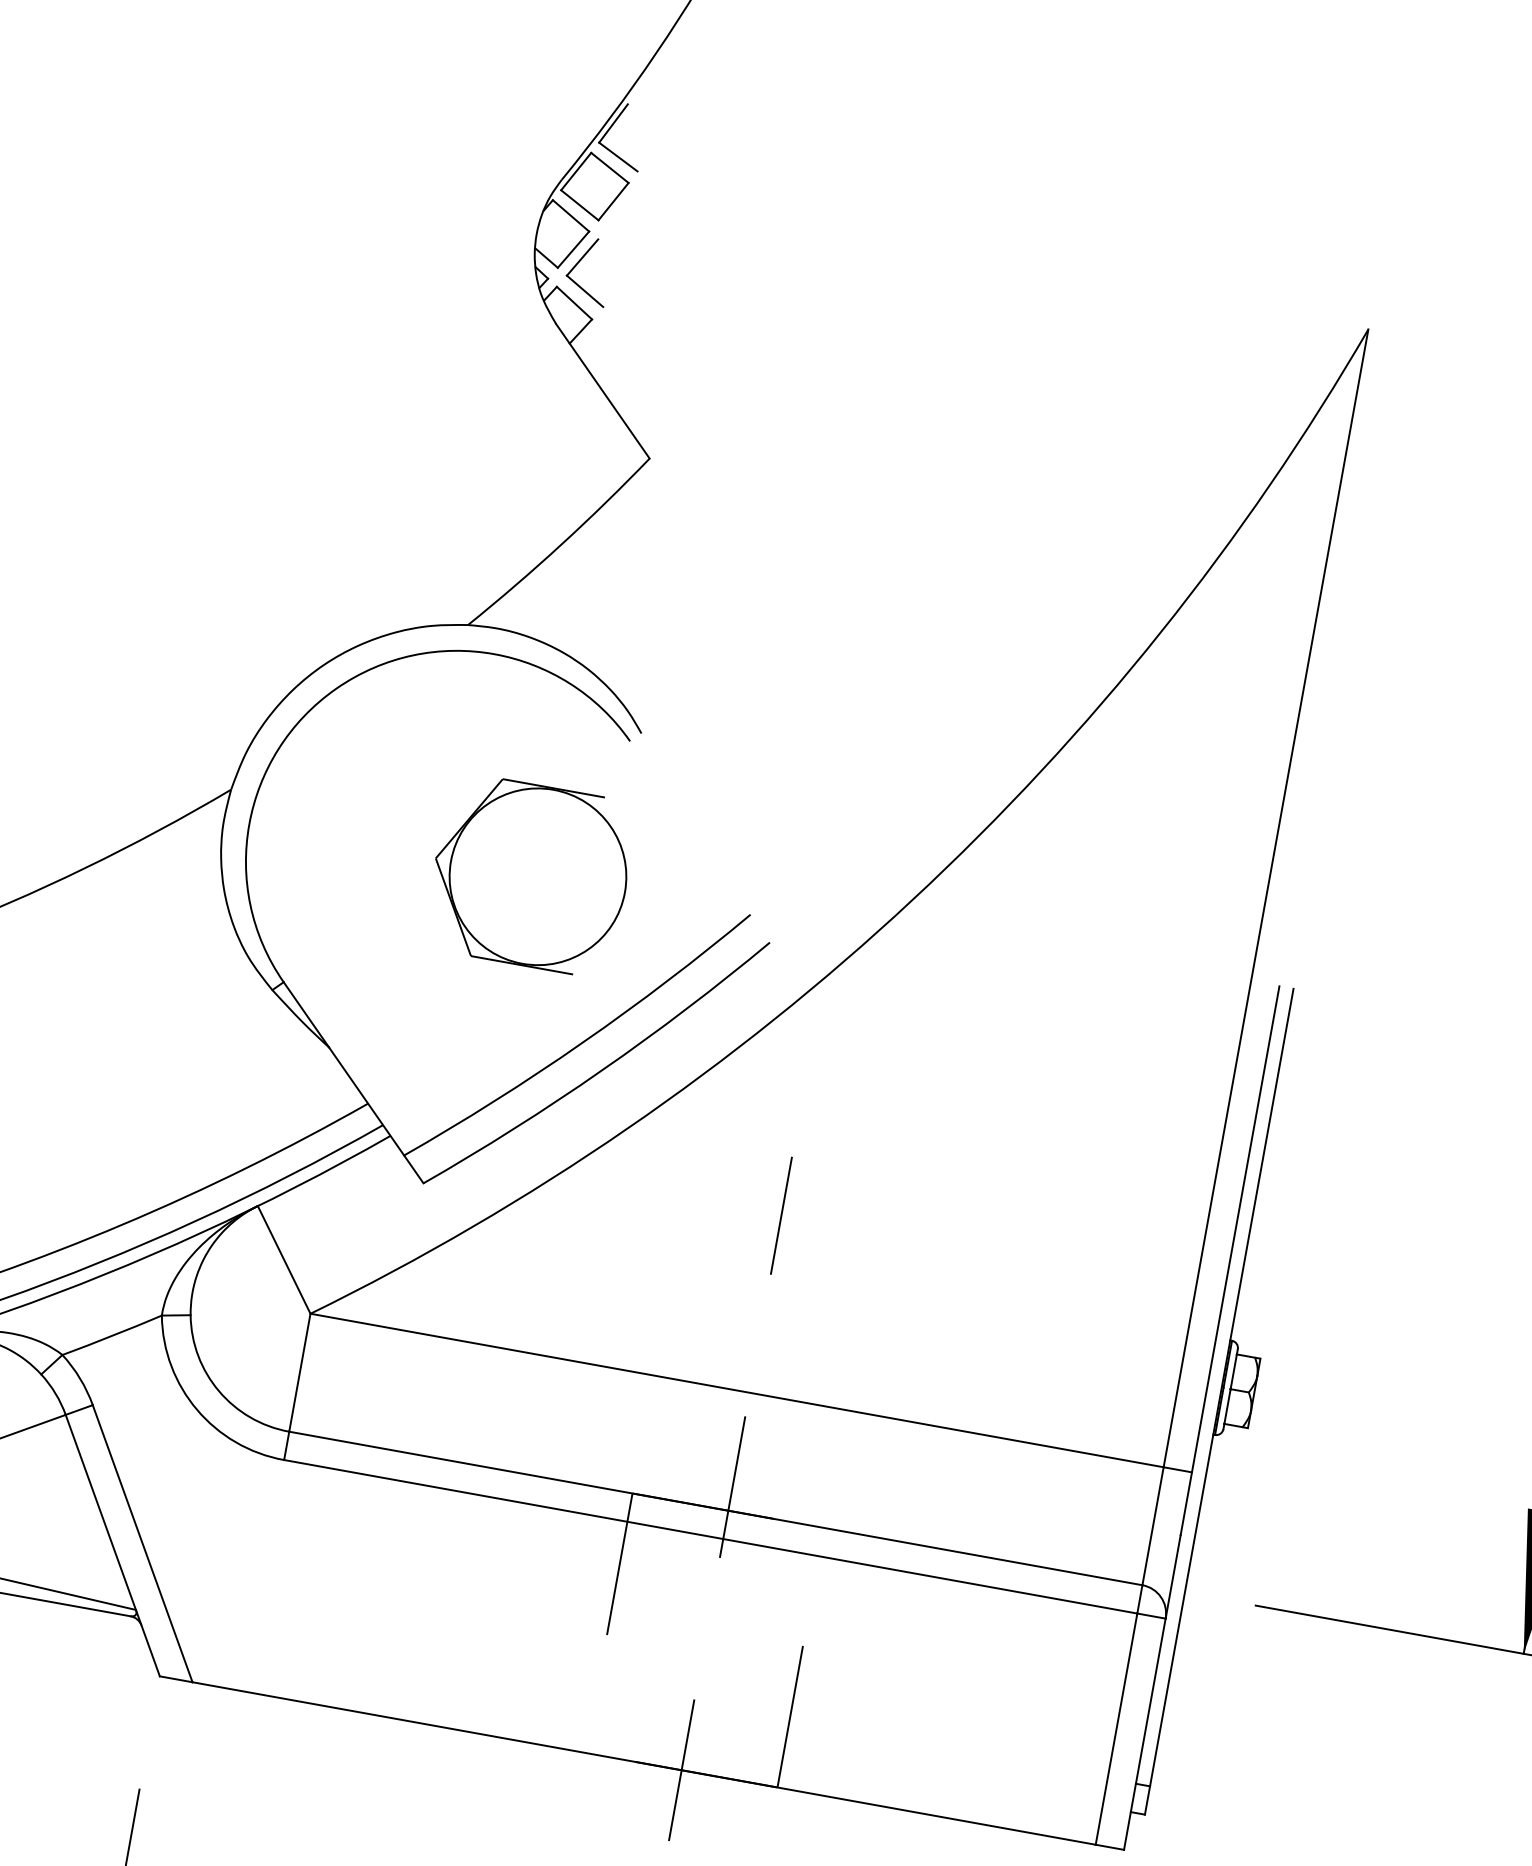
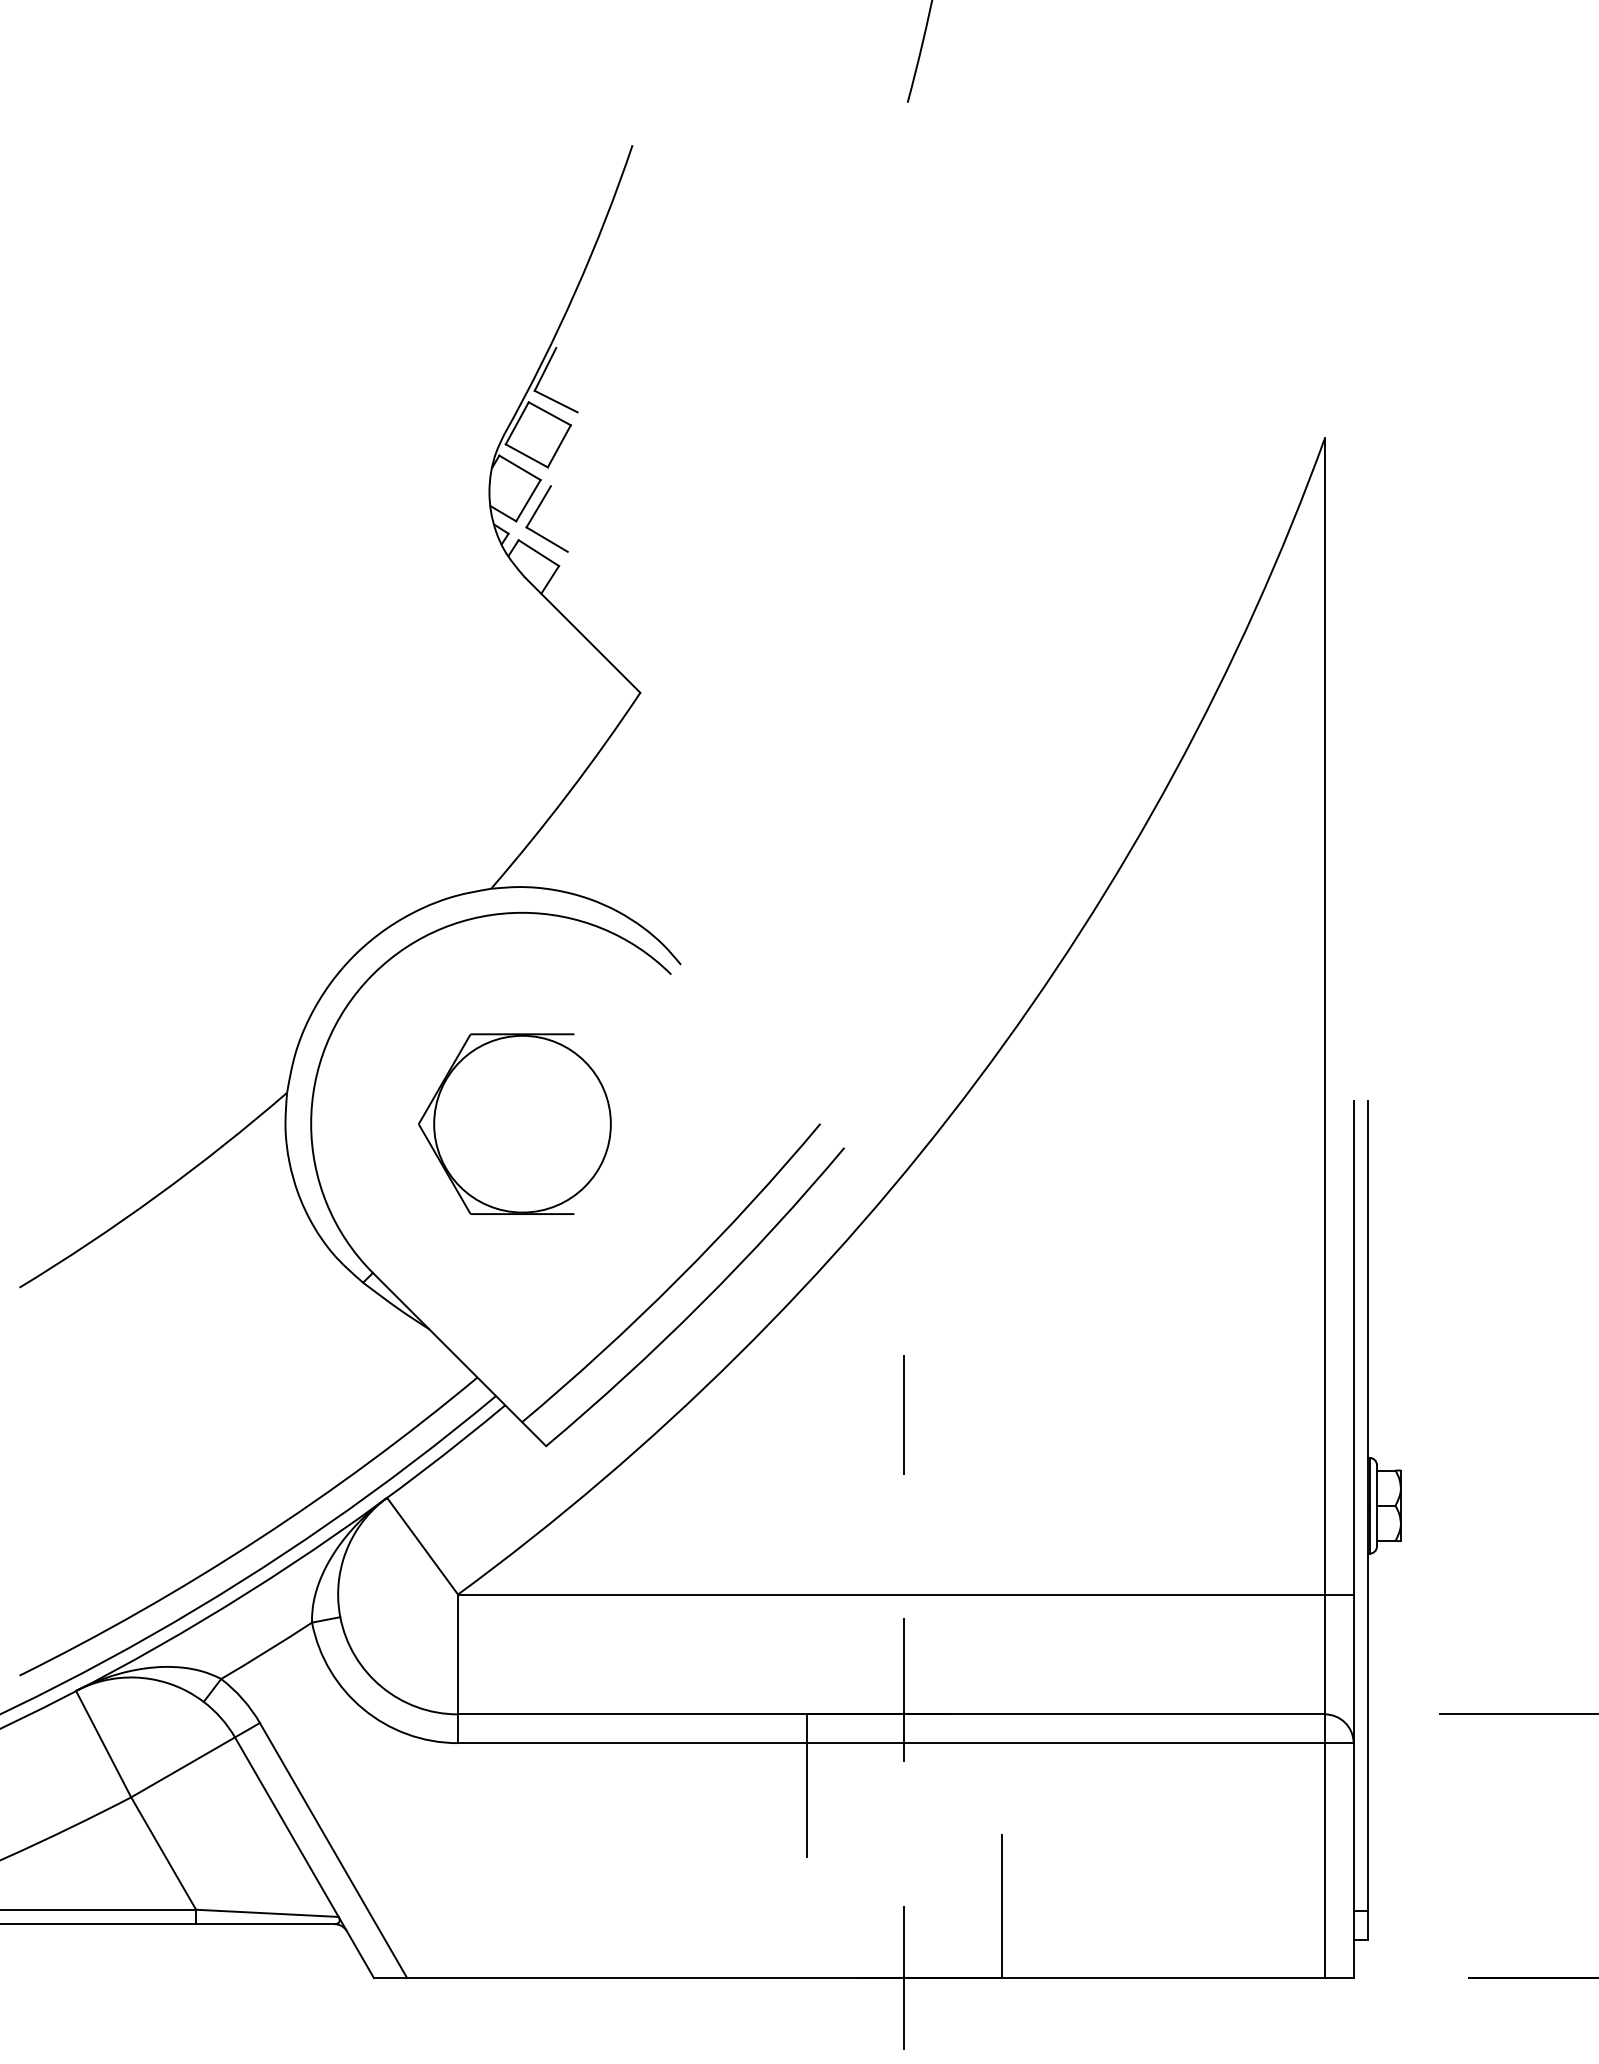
part: (530, 874) -> (514, 1123), moved

